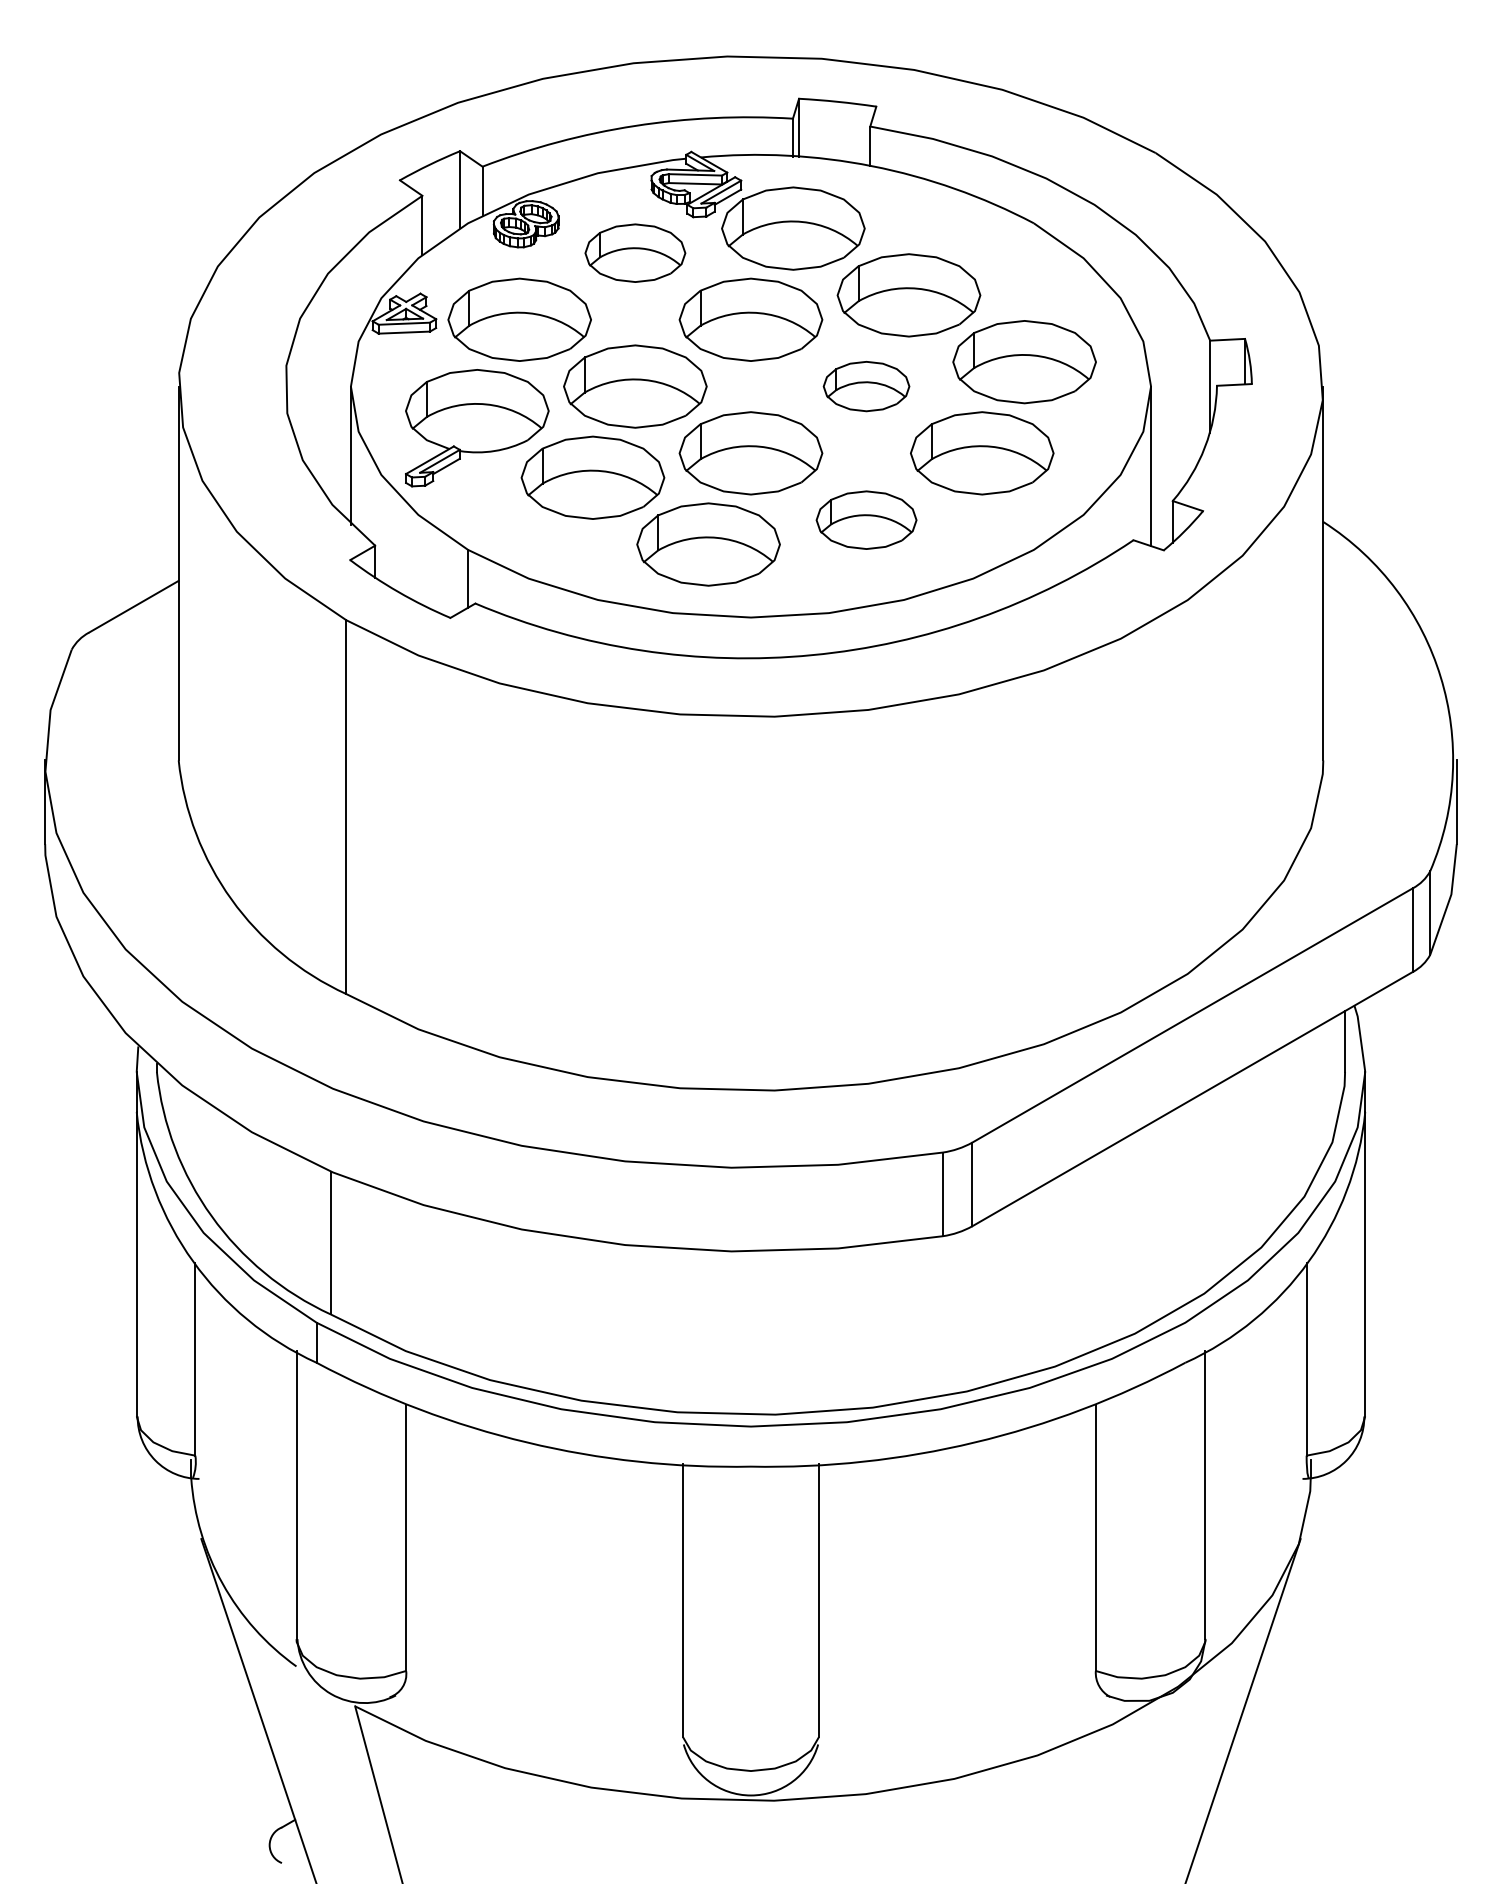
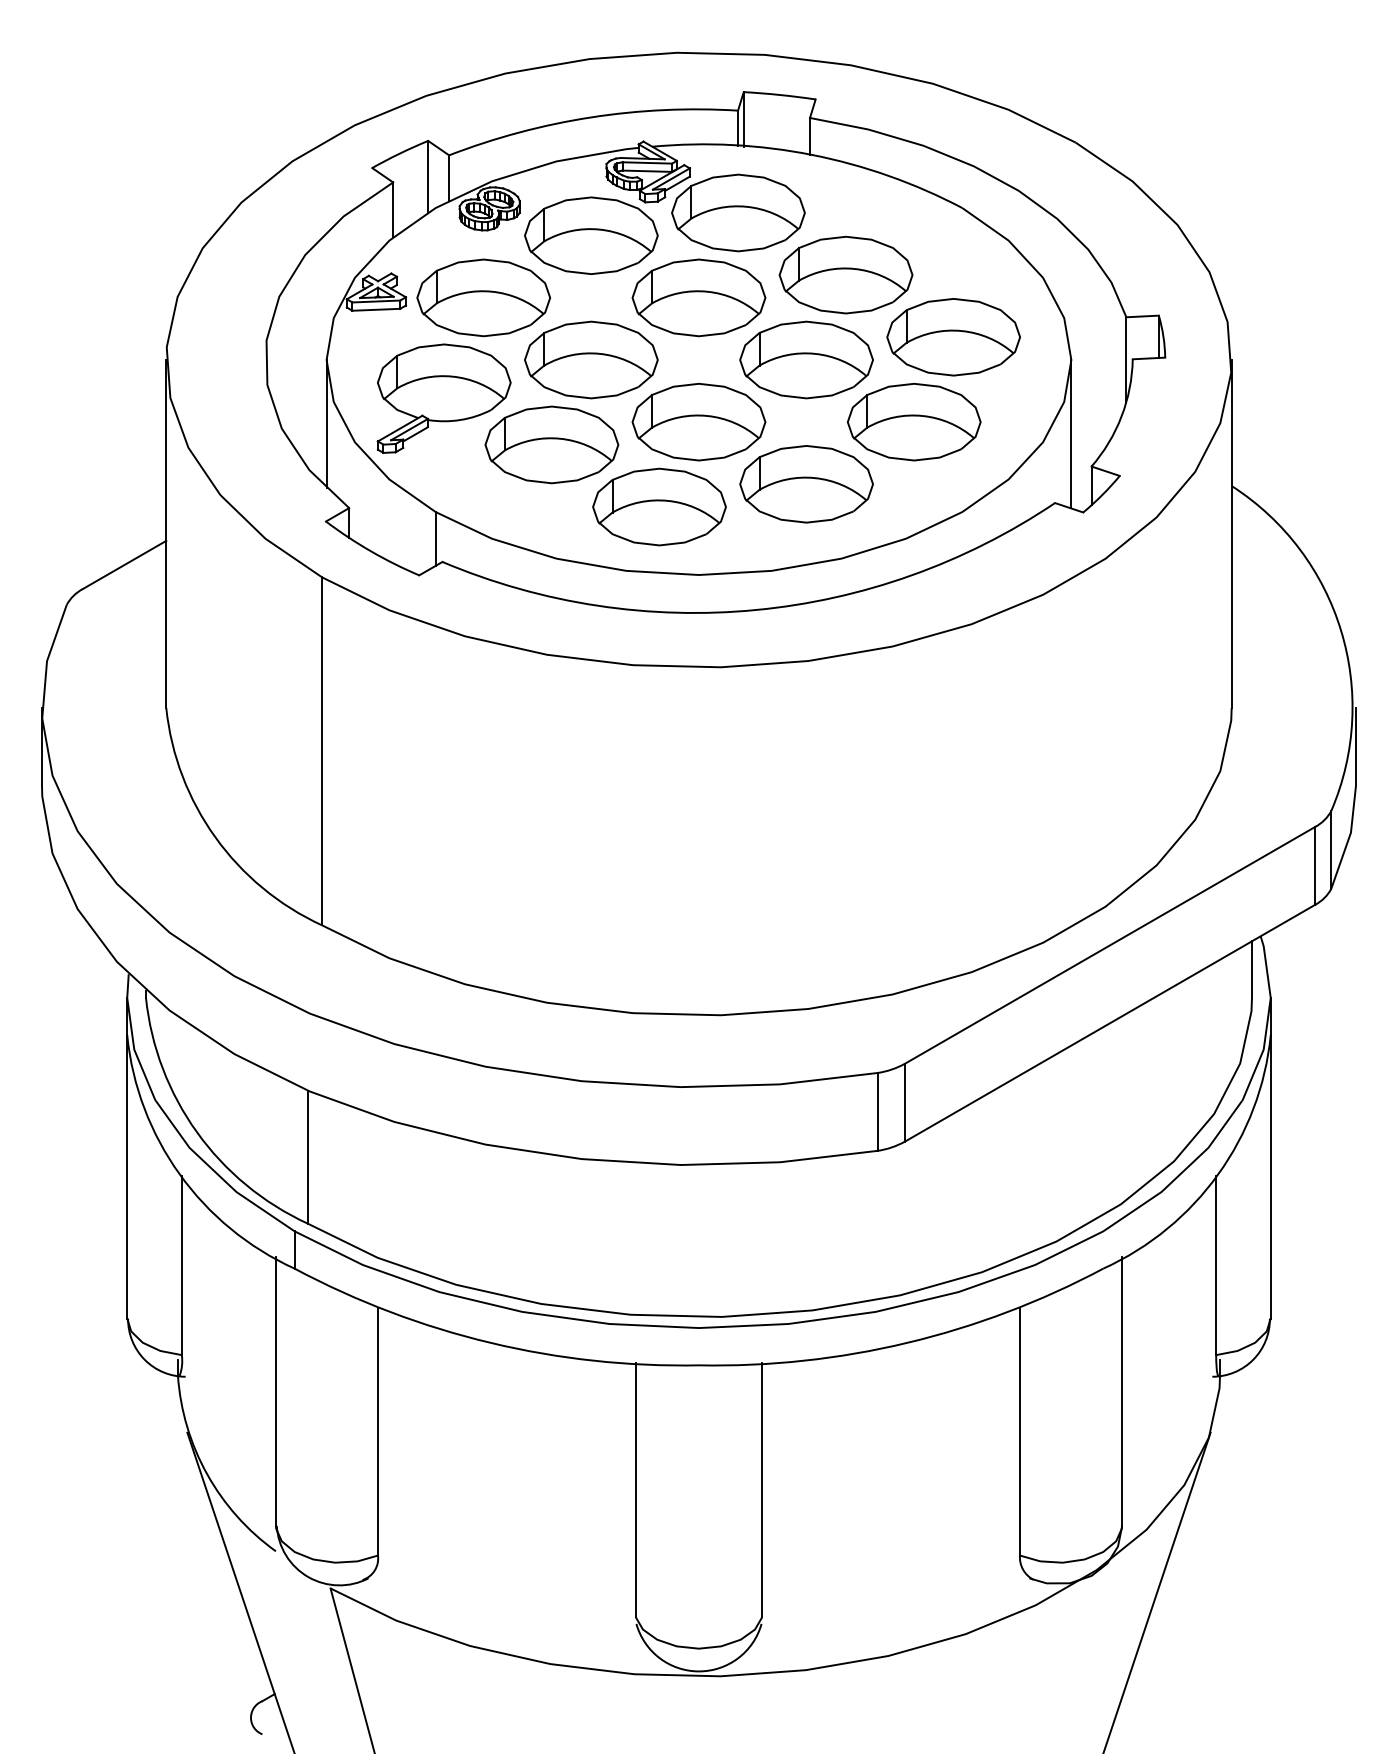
part: (635, 253) -> (591, 236), size x1.43
part: (866, 386) -> (806, 359), size x1.67
part: (866, 520) -> (806, 484), size x1.43

